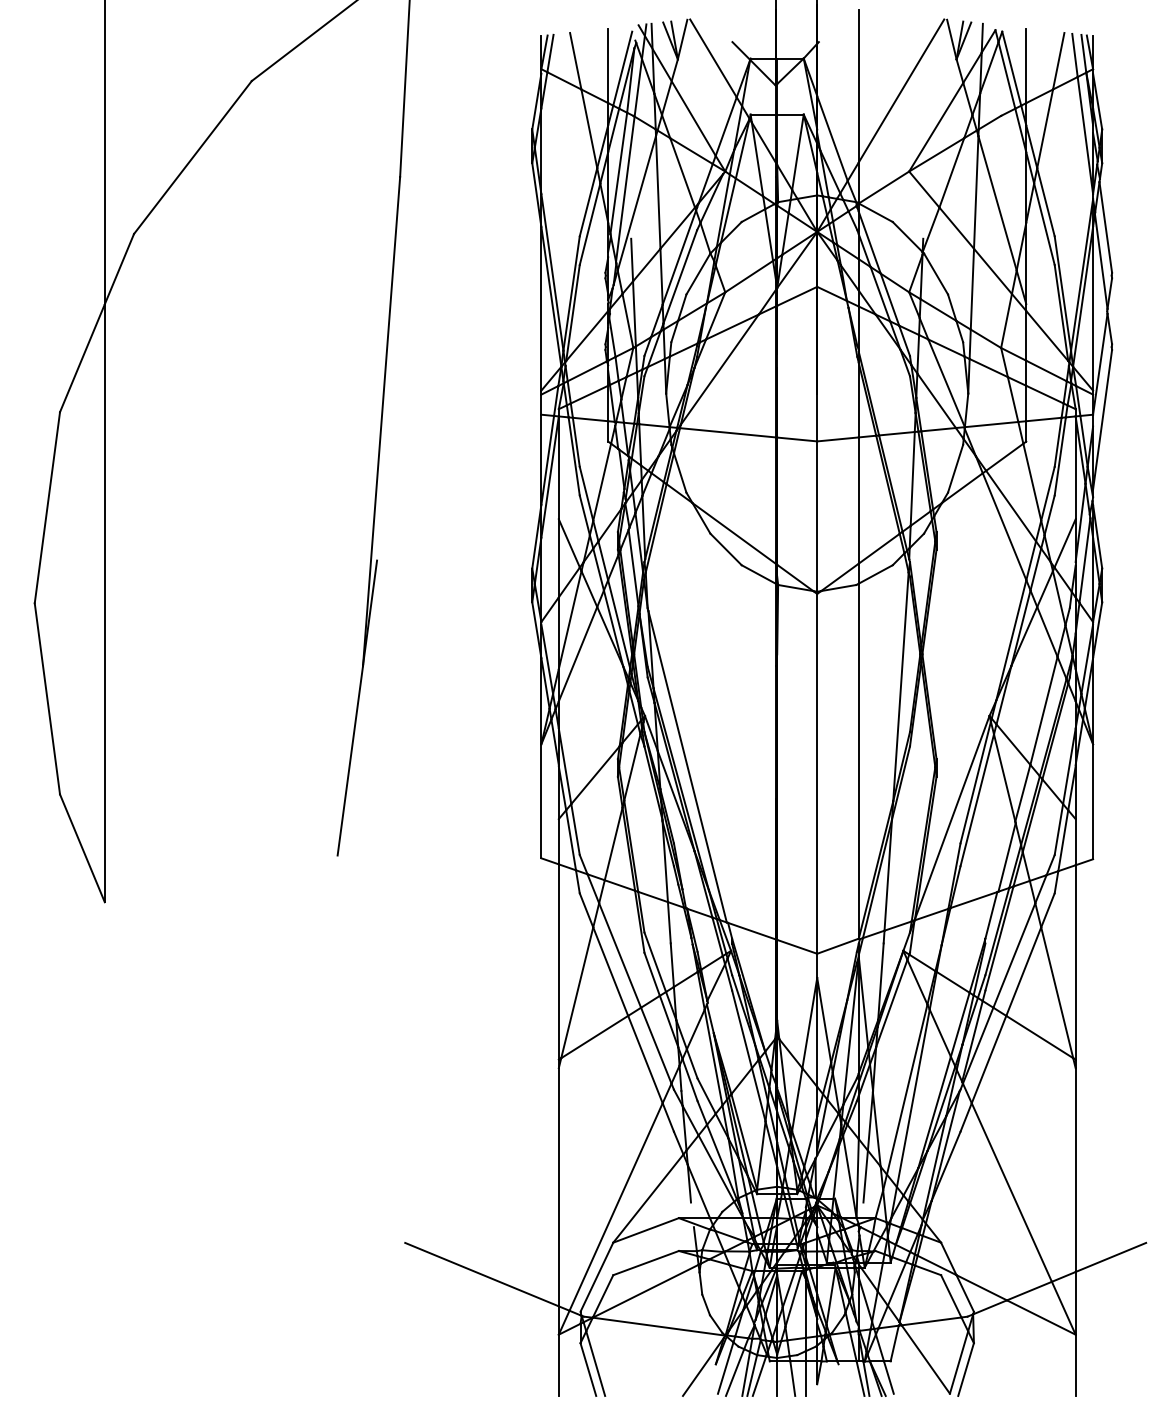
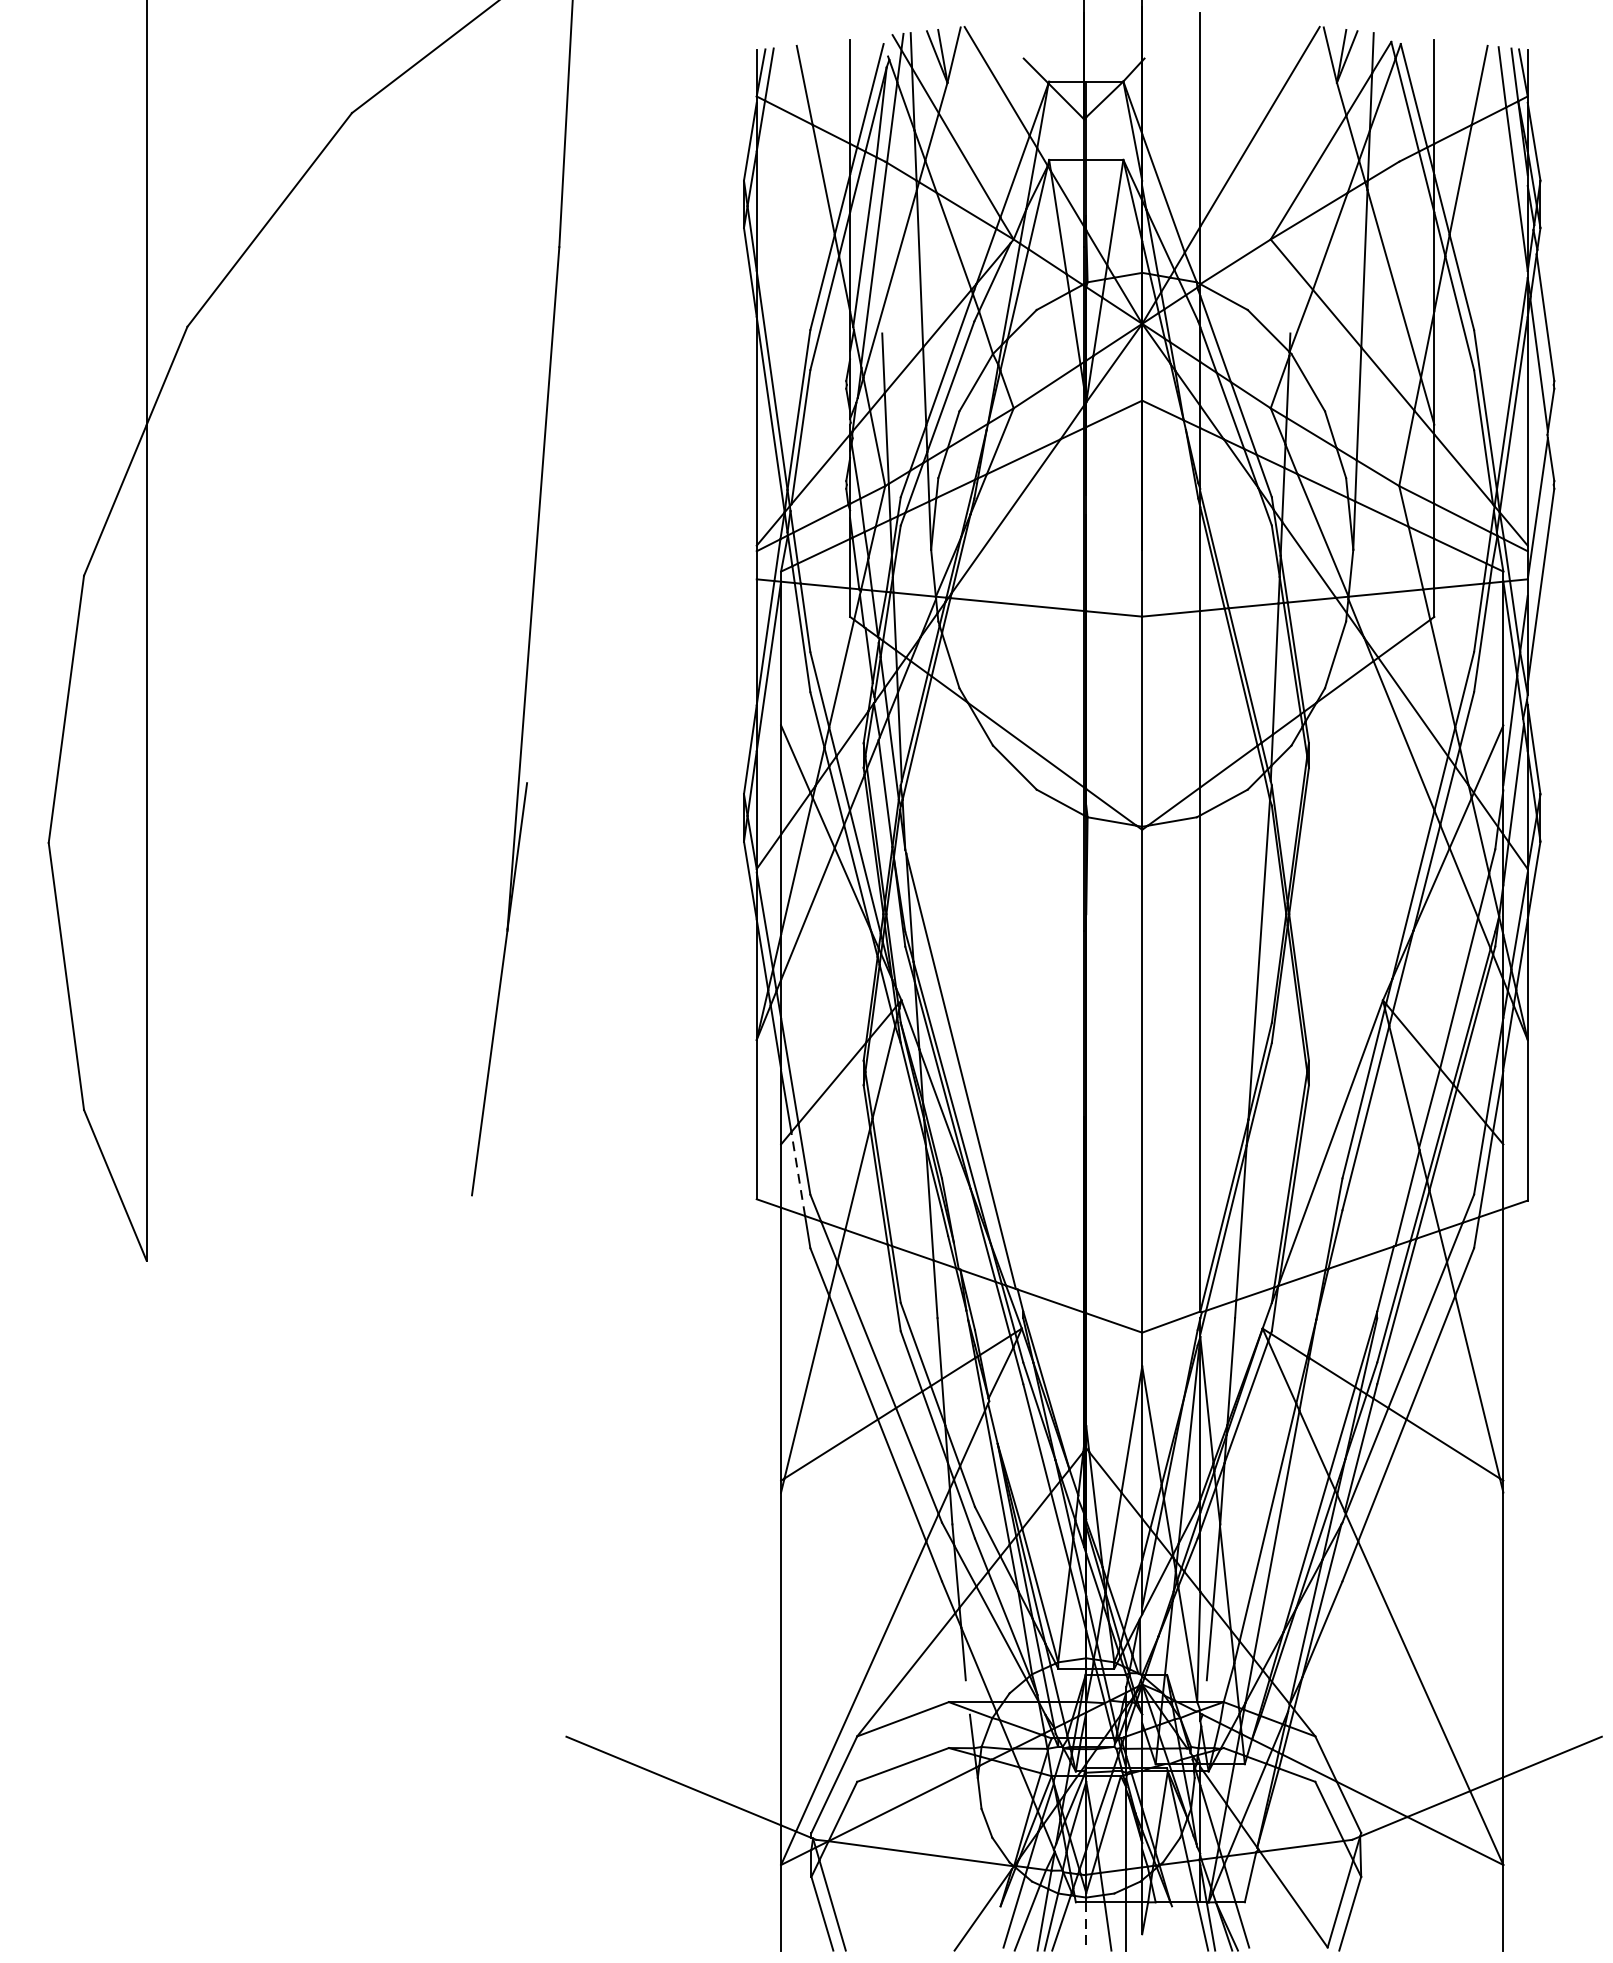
line: (571, 839) -> (798, 1172), solid -> dashed
line: (777, 1379) -> (1086, 1927), solid -> dashed

